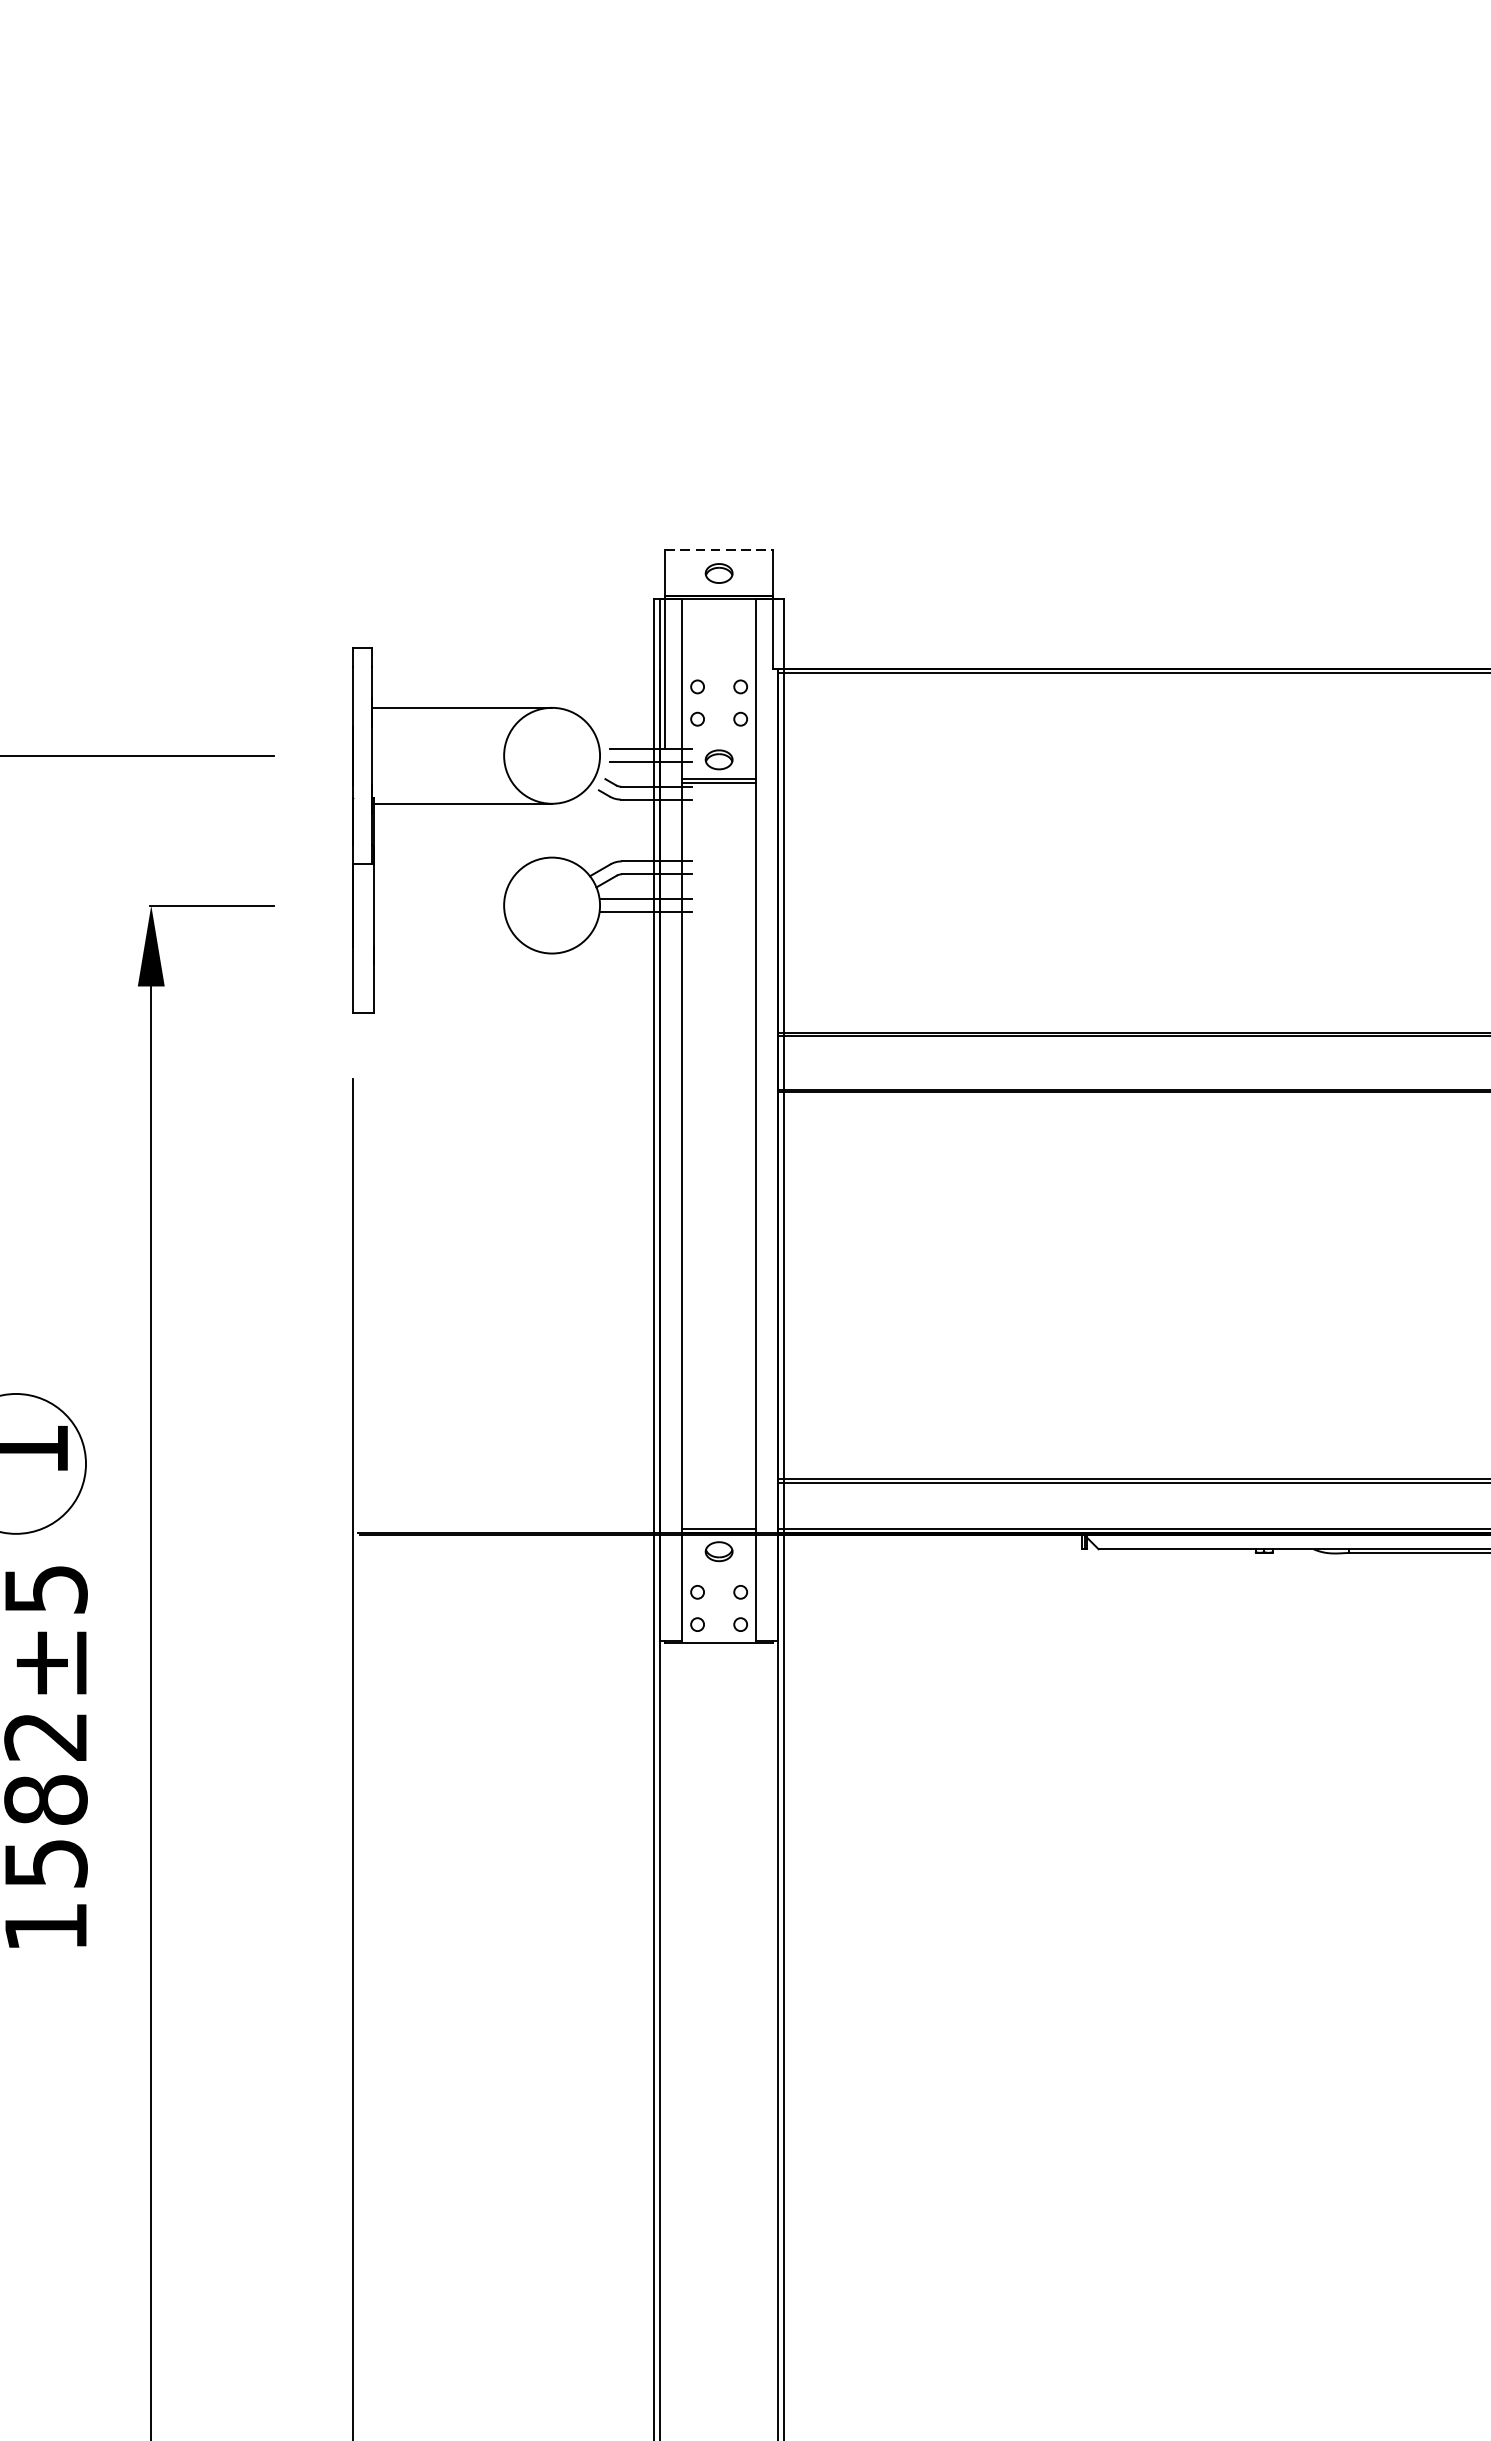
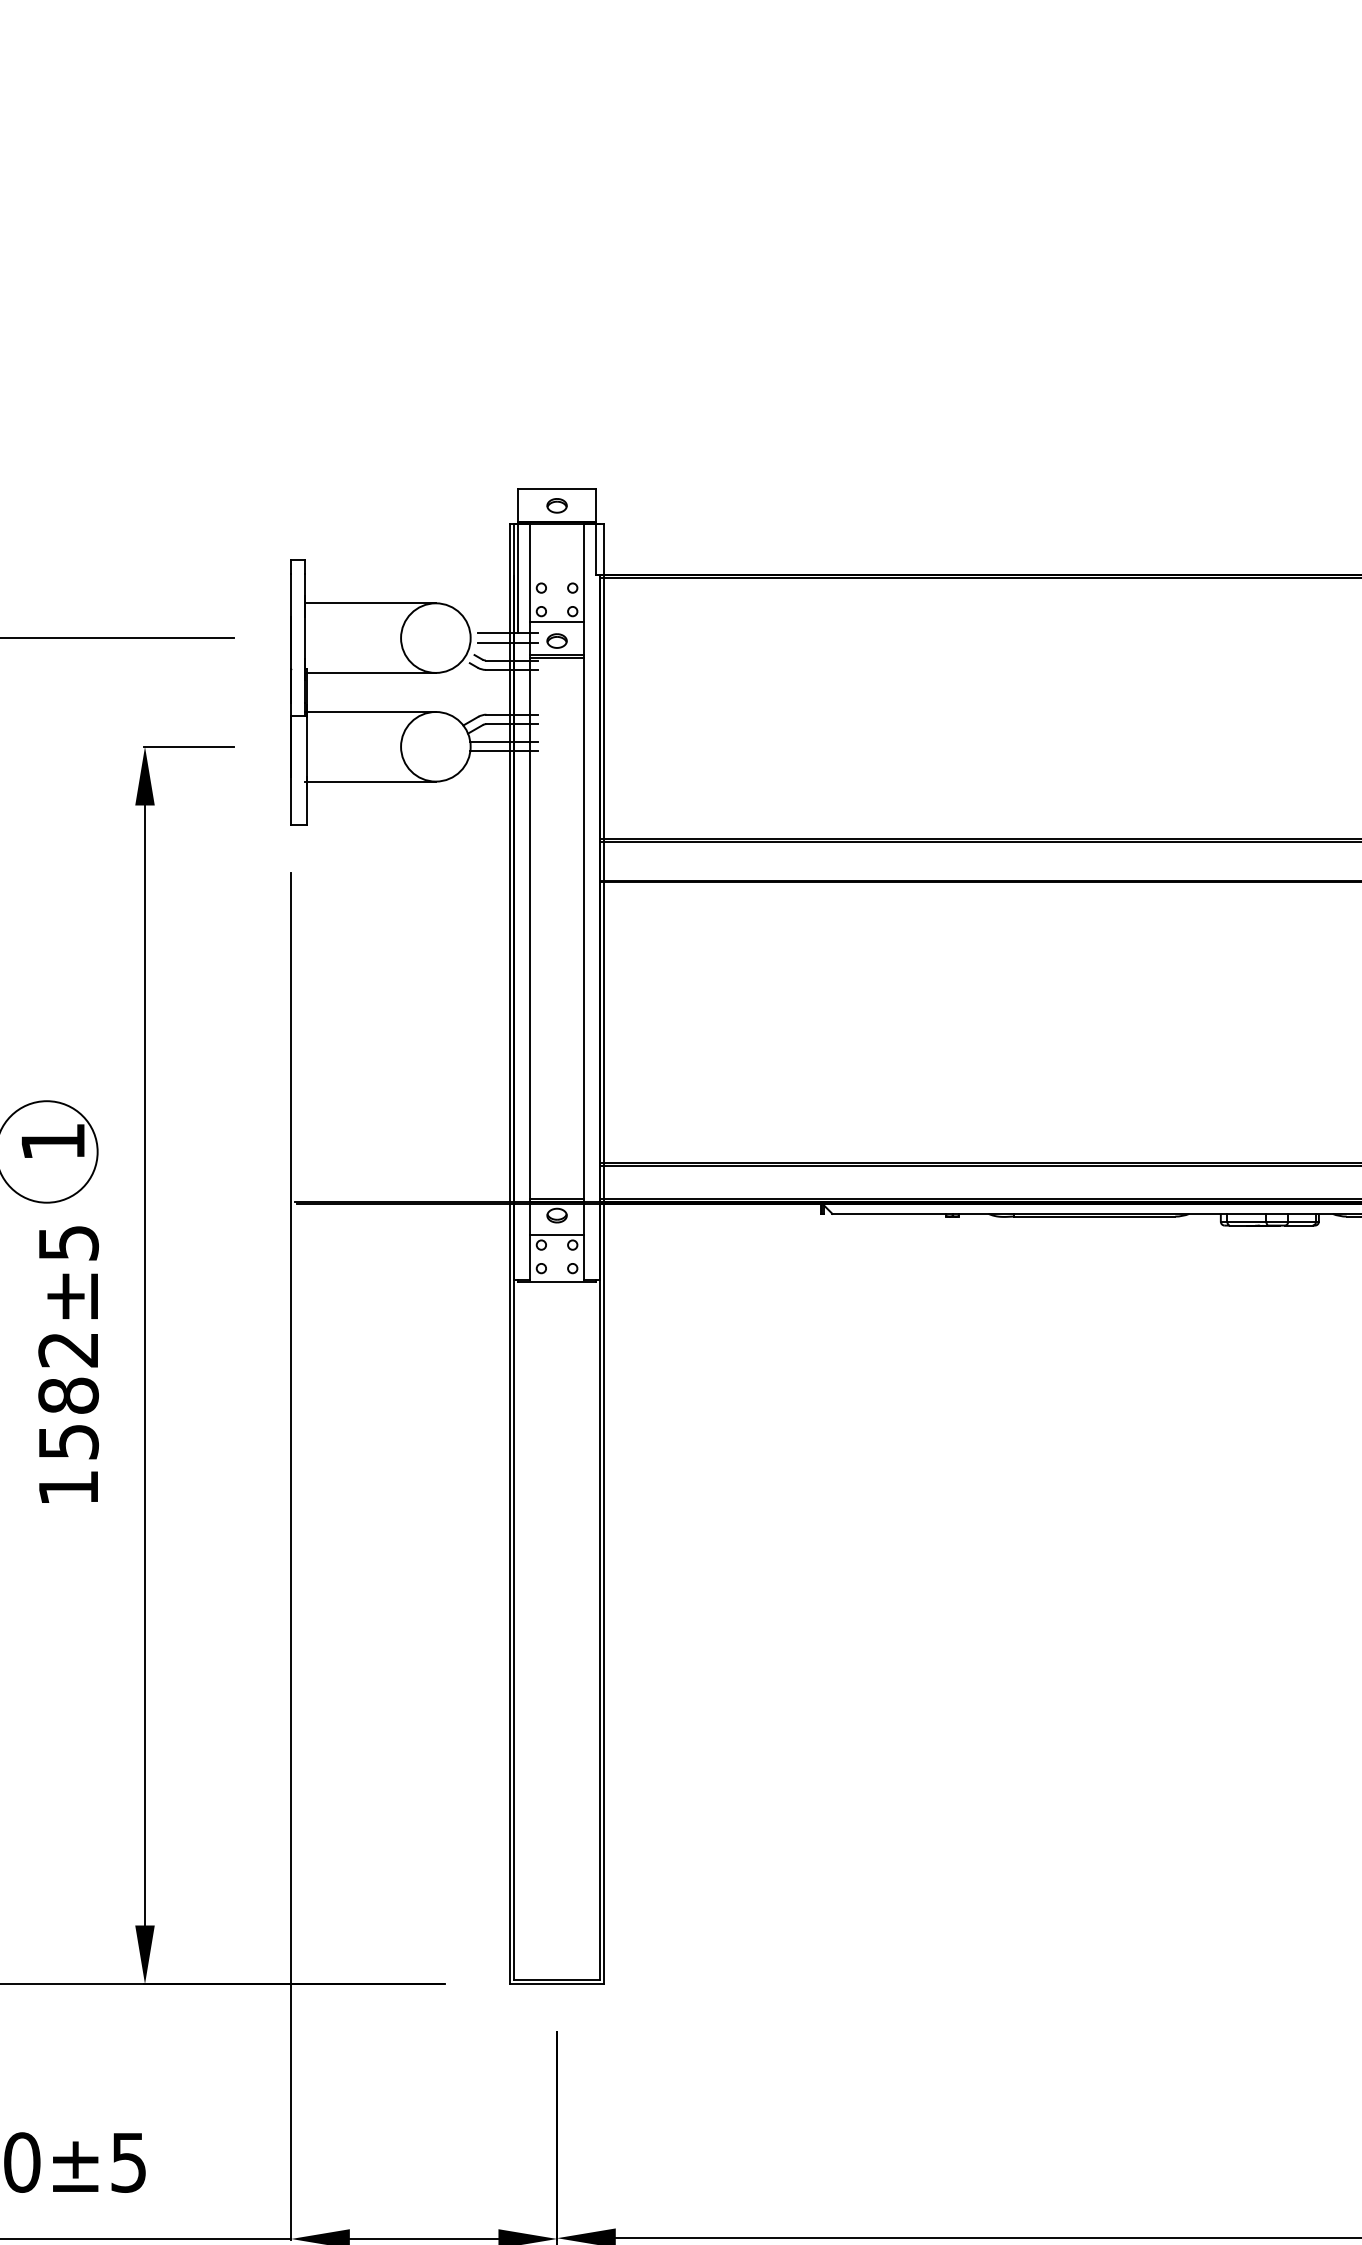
line: (719, 549) -> (557, 488), dashed -> solid
line: (719, 732) -> (557, 621), added
line: (462, 858) -> (370, 712), added
line: (462, 953) -> (370, 781), added
line: (719, 1579) -> (557, 1235), added

